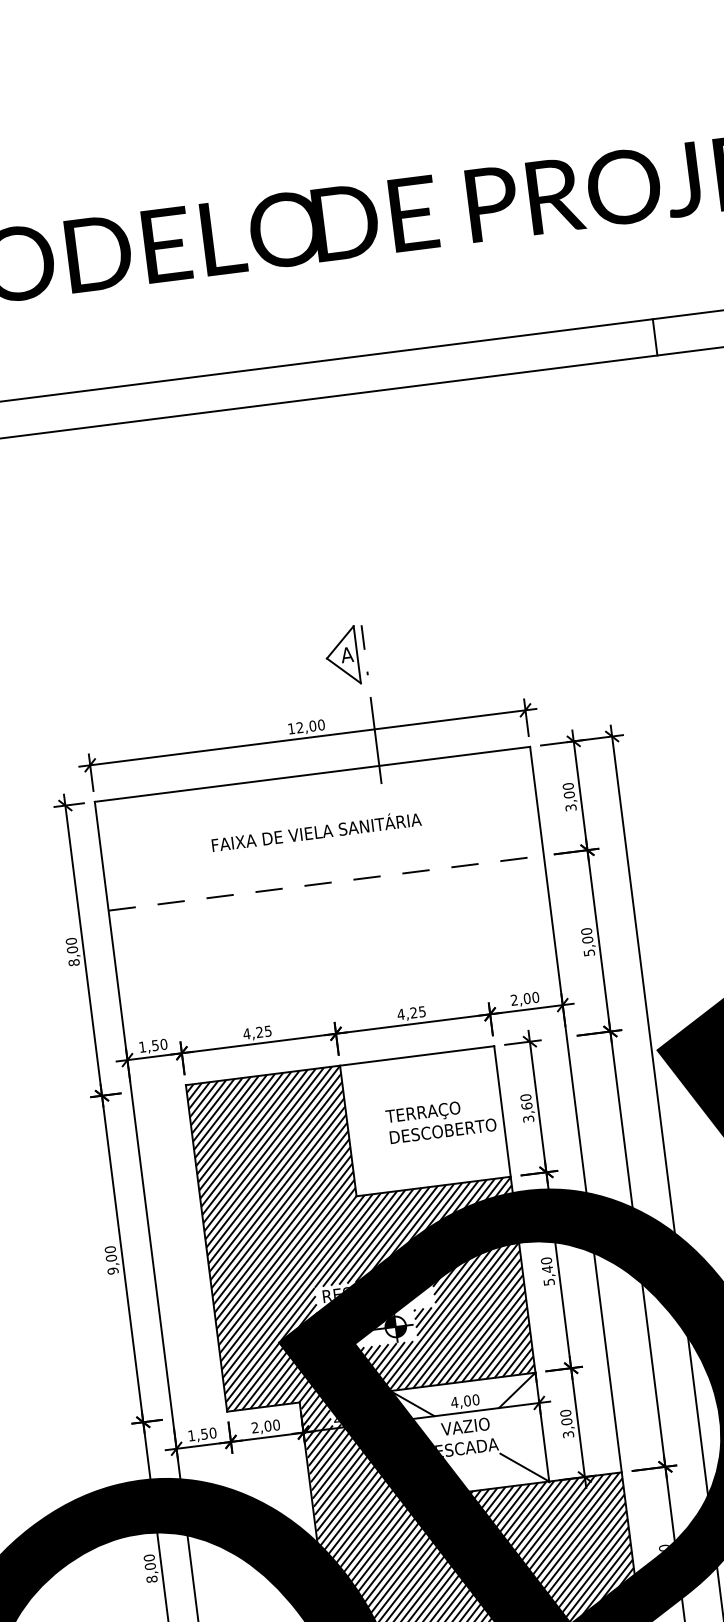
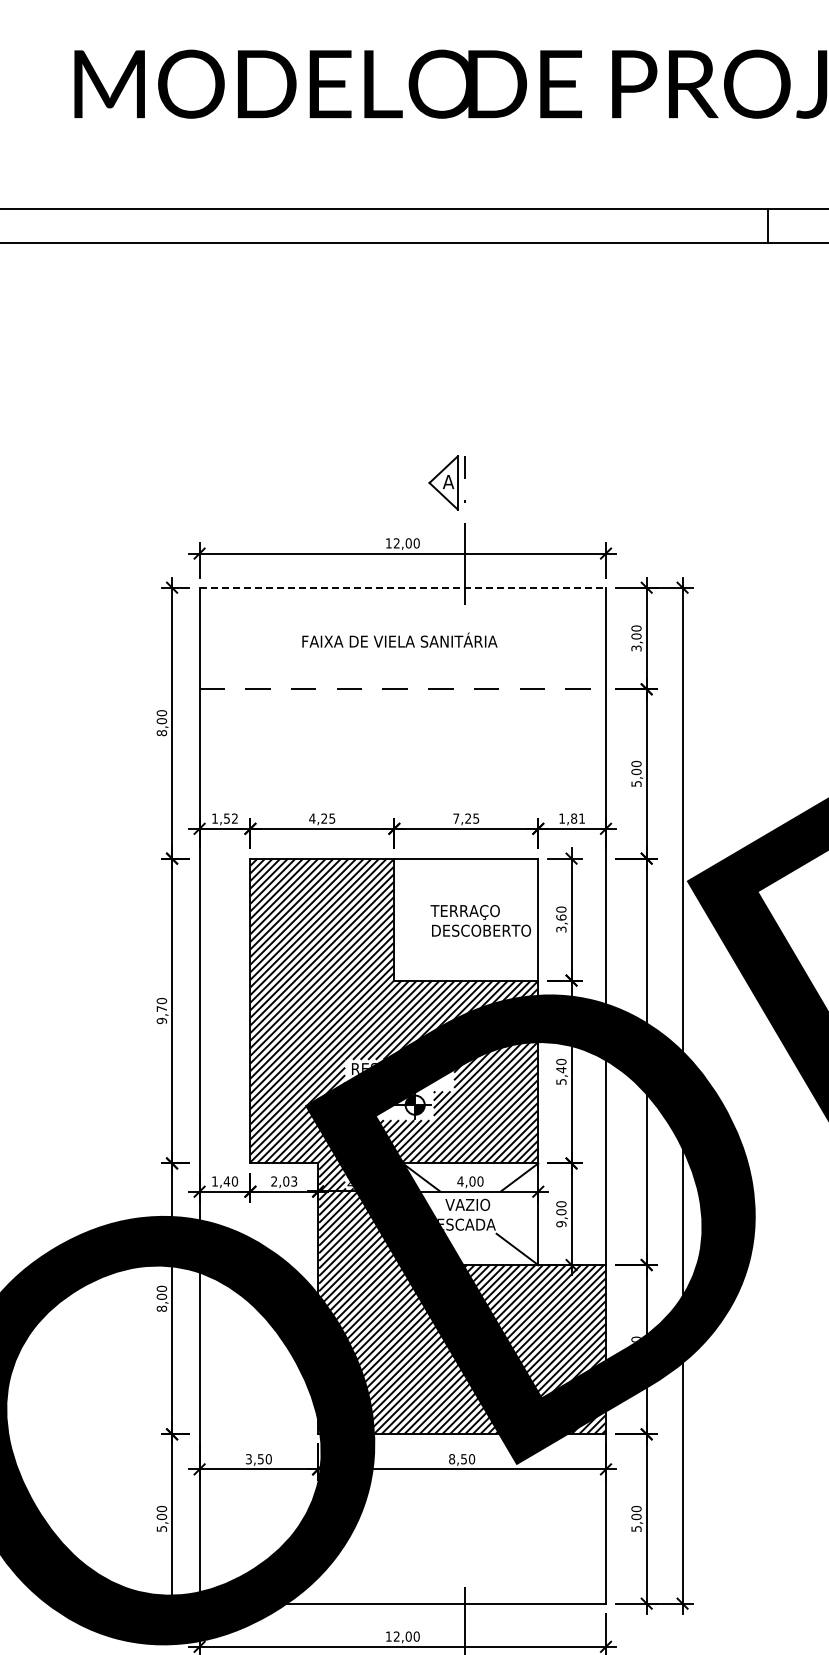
line: (313, 774) -> (403, 587), solid -> dashed
text: (525, 998) -> (572, 818), 2,00 -> 1,81
text: (401, 1014) -> (456, 818), 4,25 -> 7,25
text: (163, 1044) -> (234, 818), 1,50 -> 1,52
text: (110, 1257) -> (161, 1008), 9,00 -> 9,70
text: (276, 1425) -> (294, 1181), 2,00 -> 2,03
text: (203, 1434) -> (226, 1181), 1,50 -> 1,40
text: (568, 1434) -> (561, 1224), 3,00 -> 9,00

